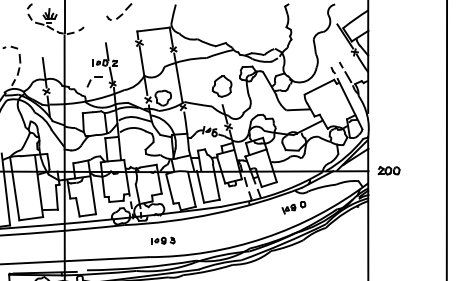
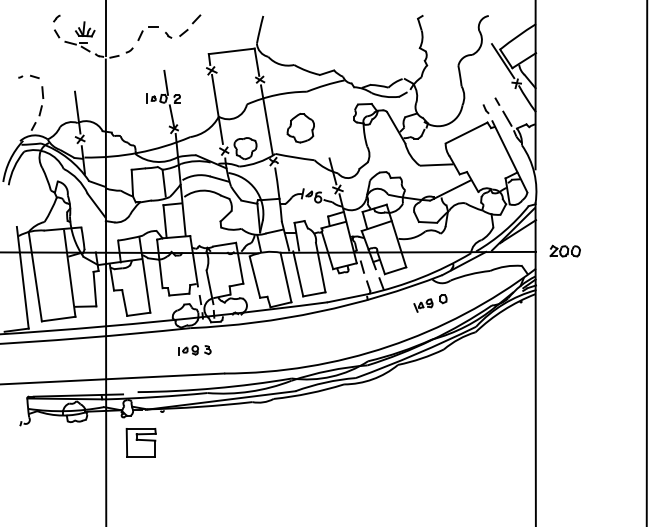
part: (94, 81) -> (147, 33), moved
part: (221, 86) -> (300, 128), moved
part: (163, 240) -> (194, 350), moved

